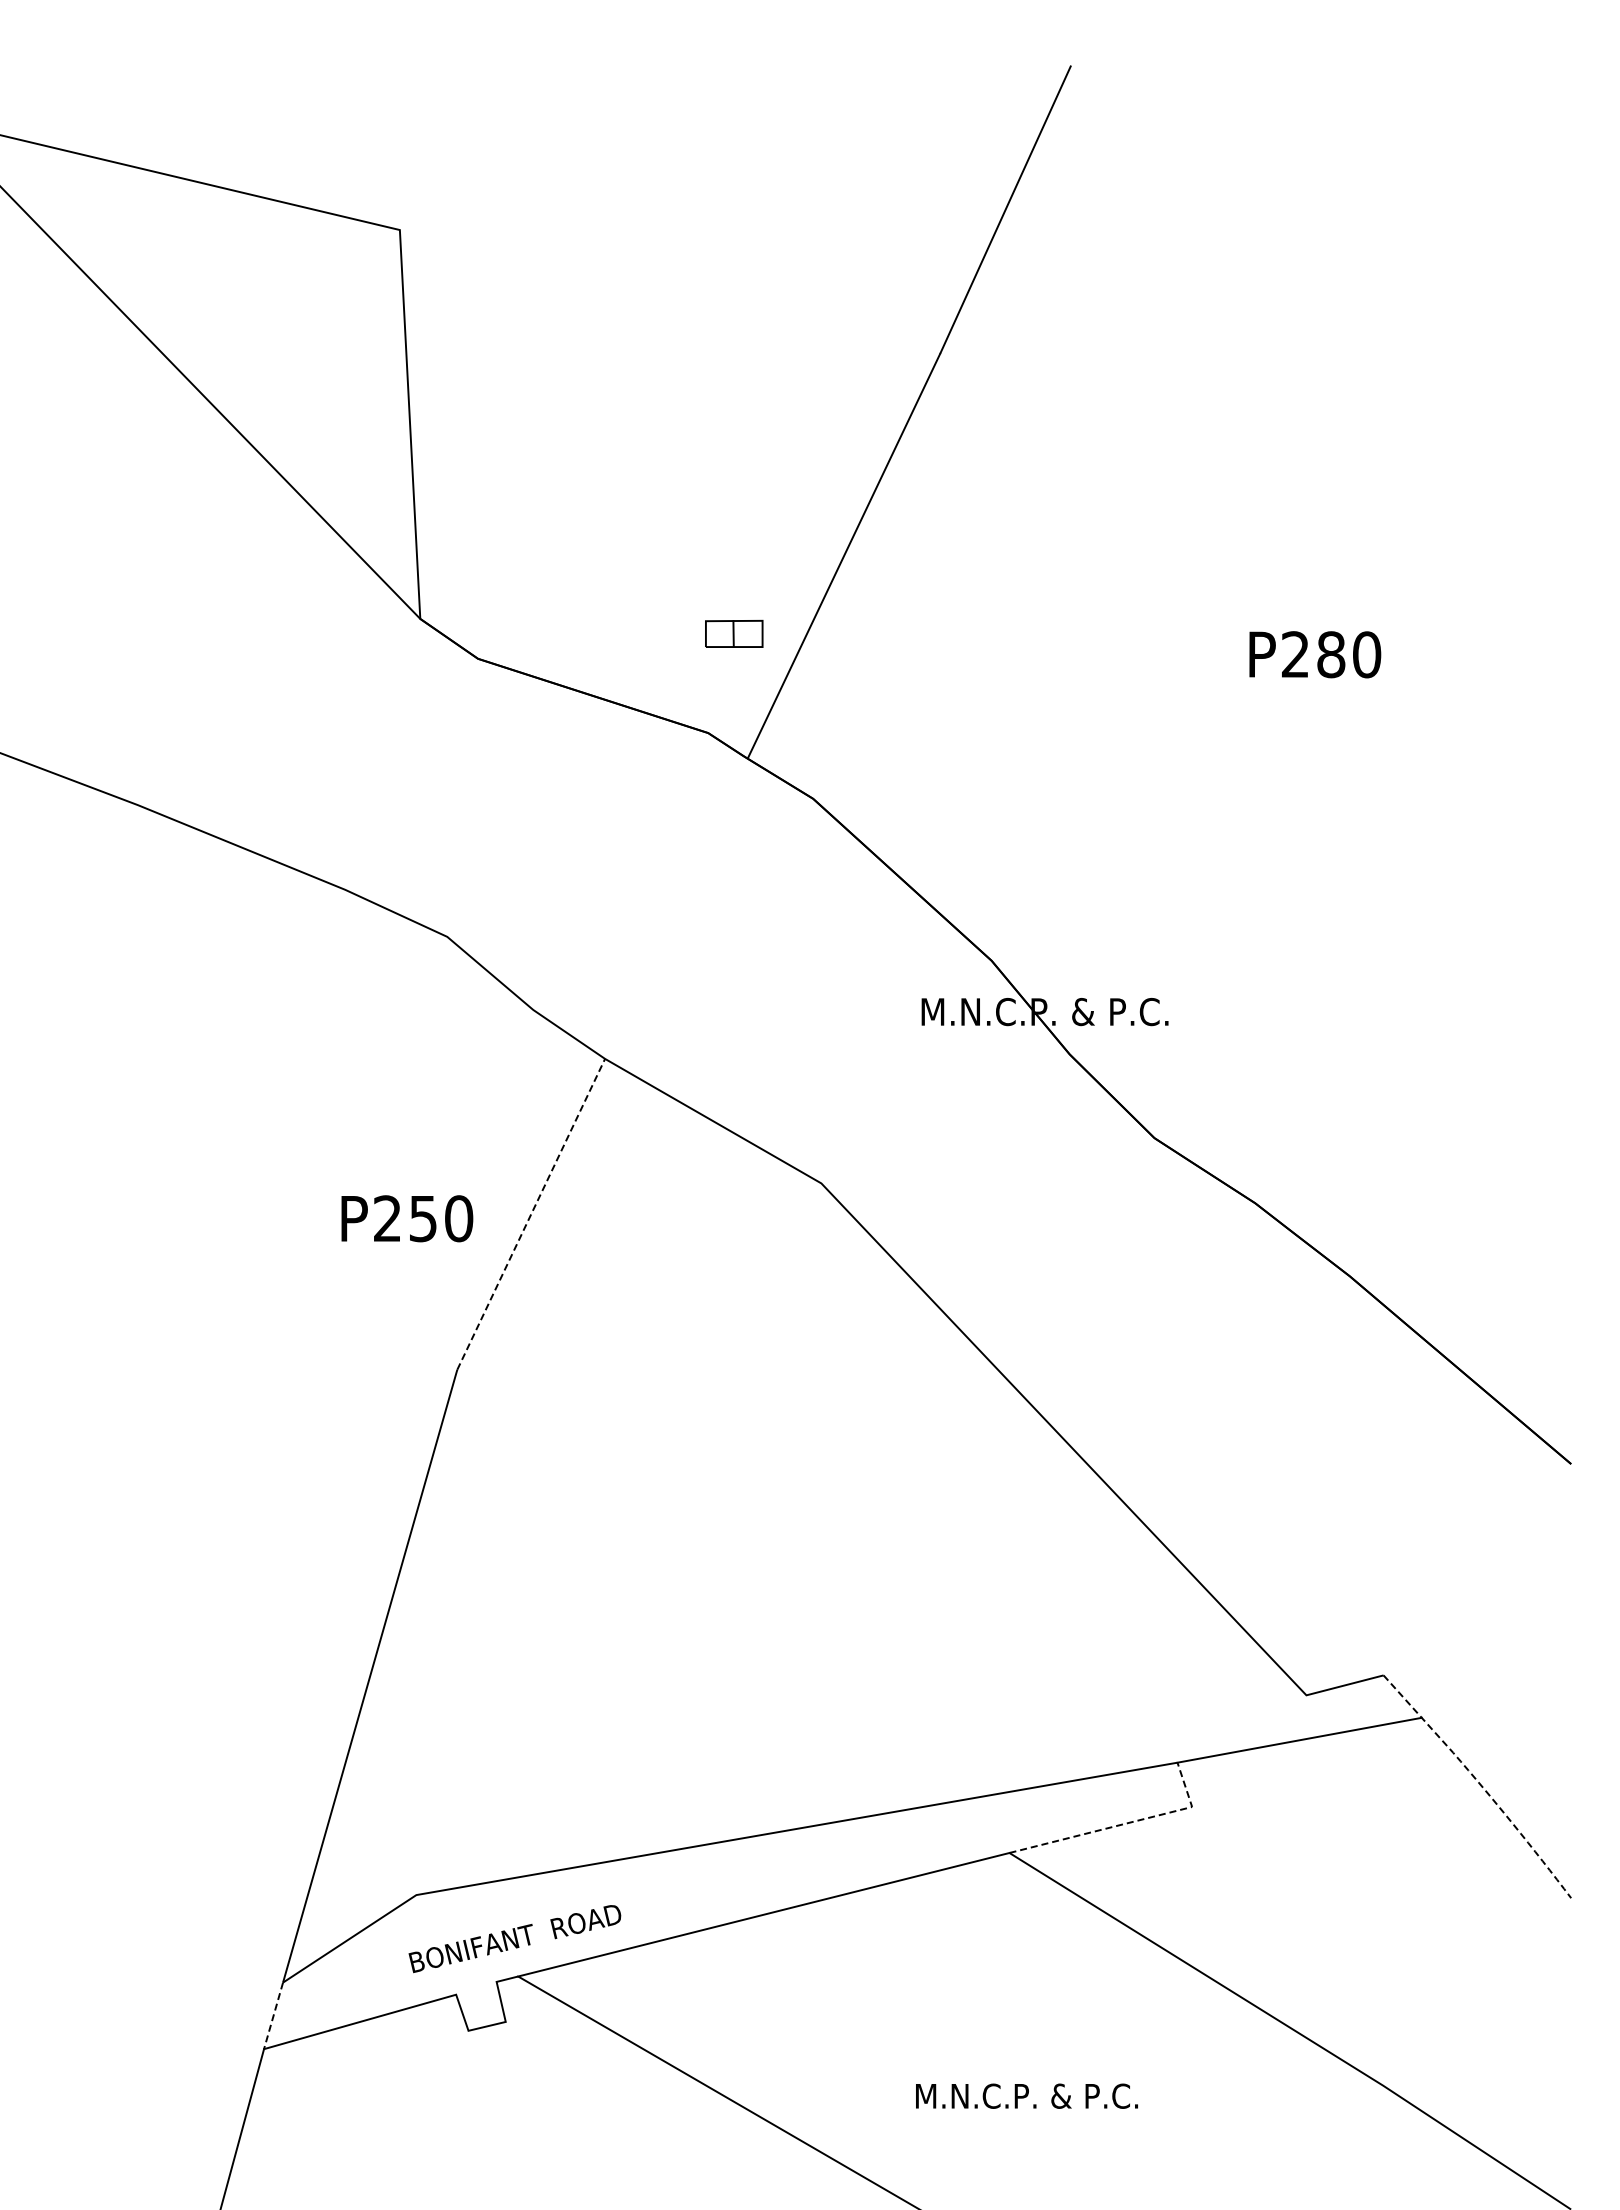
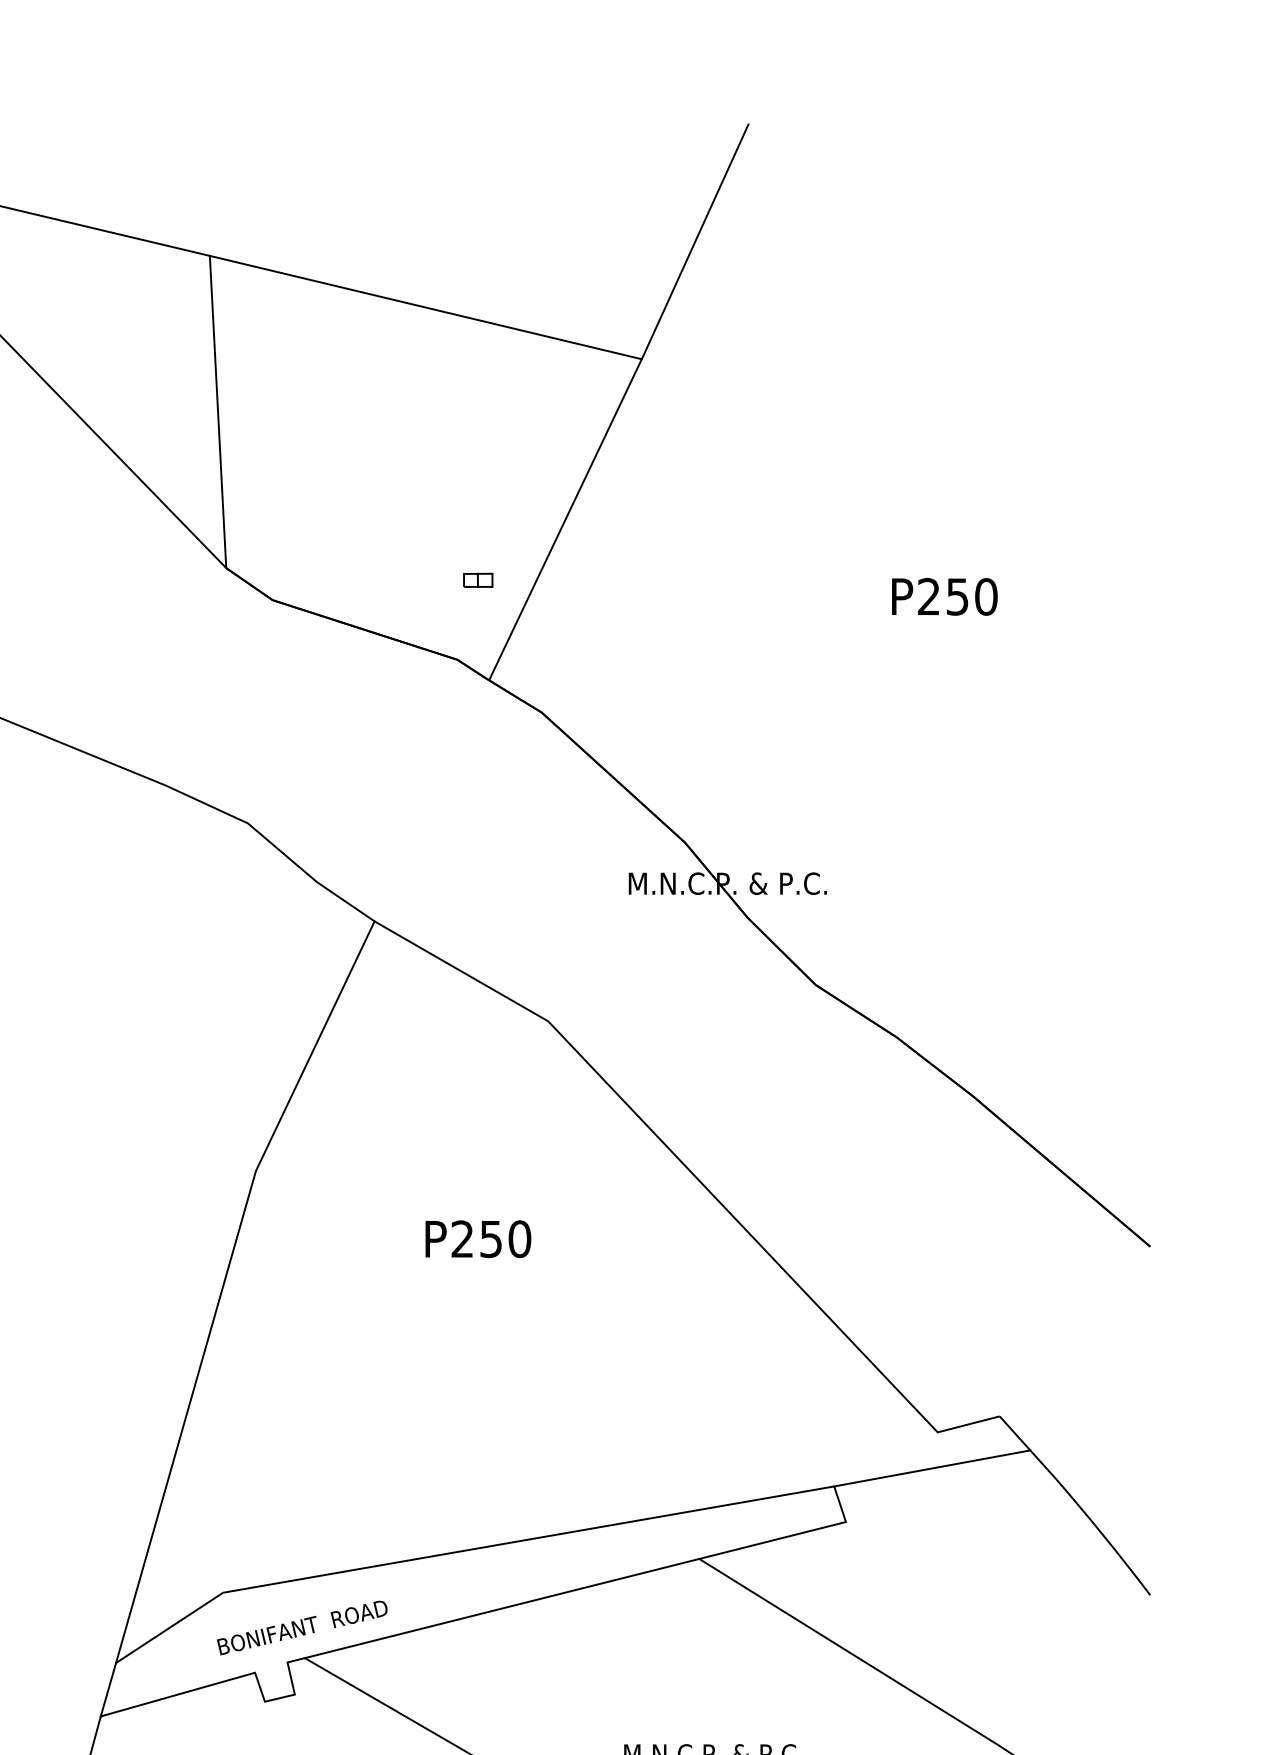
line: (668, 294) -> (425, 307), added
part: (733, 634) -> (477, 580), size x0.62
text: (1331, 654) -> (957, 596), P280 -> P250
line: (531, 1213) -> (315, 1045), dashed -> solid
text: (407, 1218) -> (478, 1239), moved
line: (1480, 1784) -> (1077, 1503), dashed -> solid
line: (1124, 1824) -> (791, 1536), dashed -> solid
line: (273, 2015) -> (108, 1689), dashed -> solid

